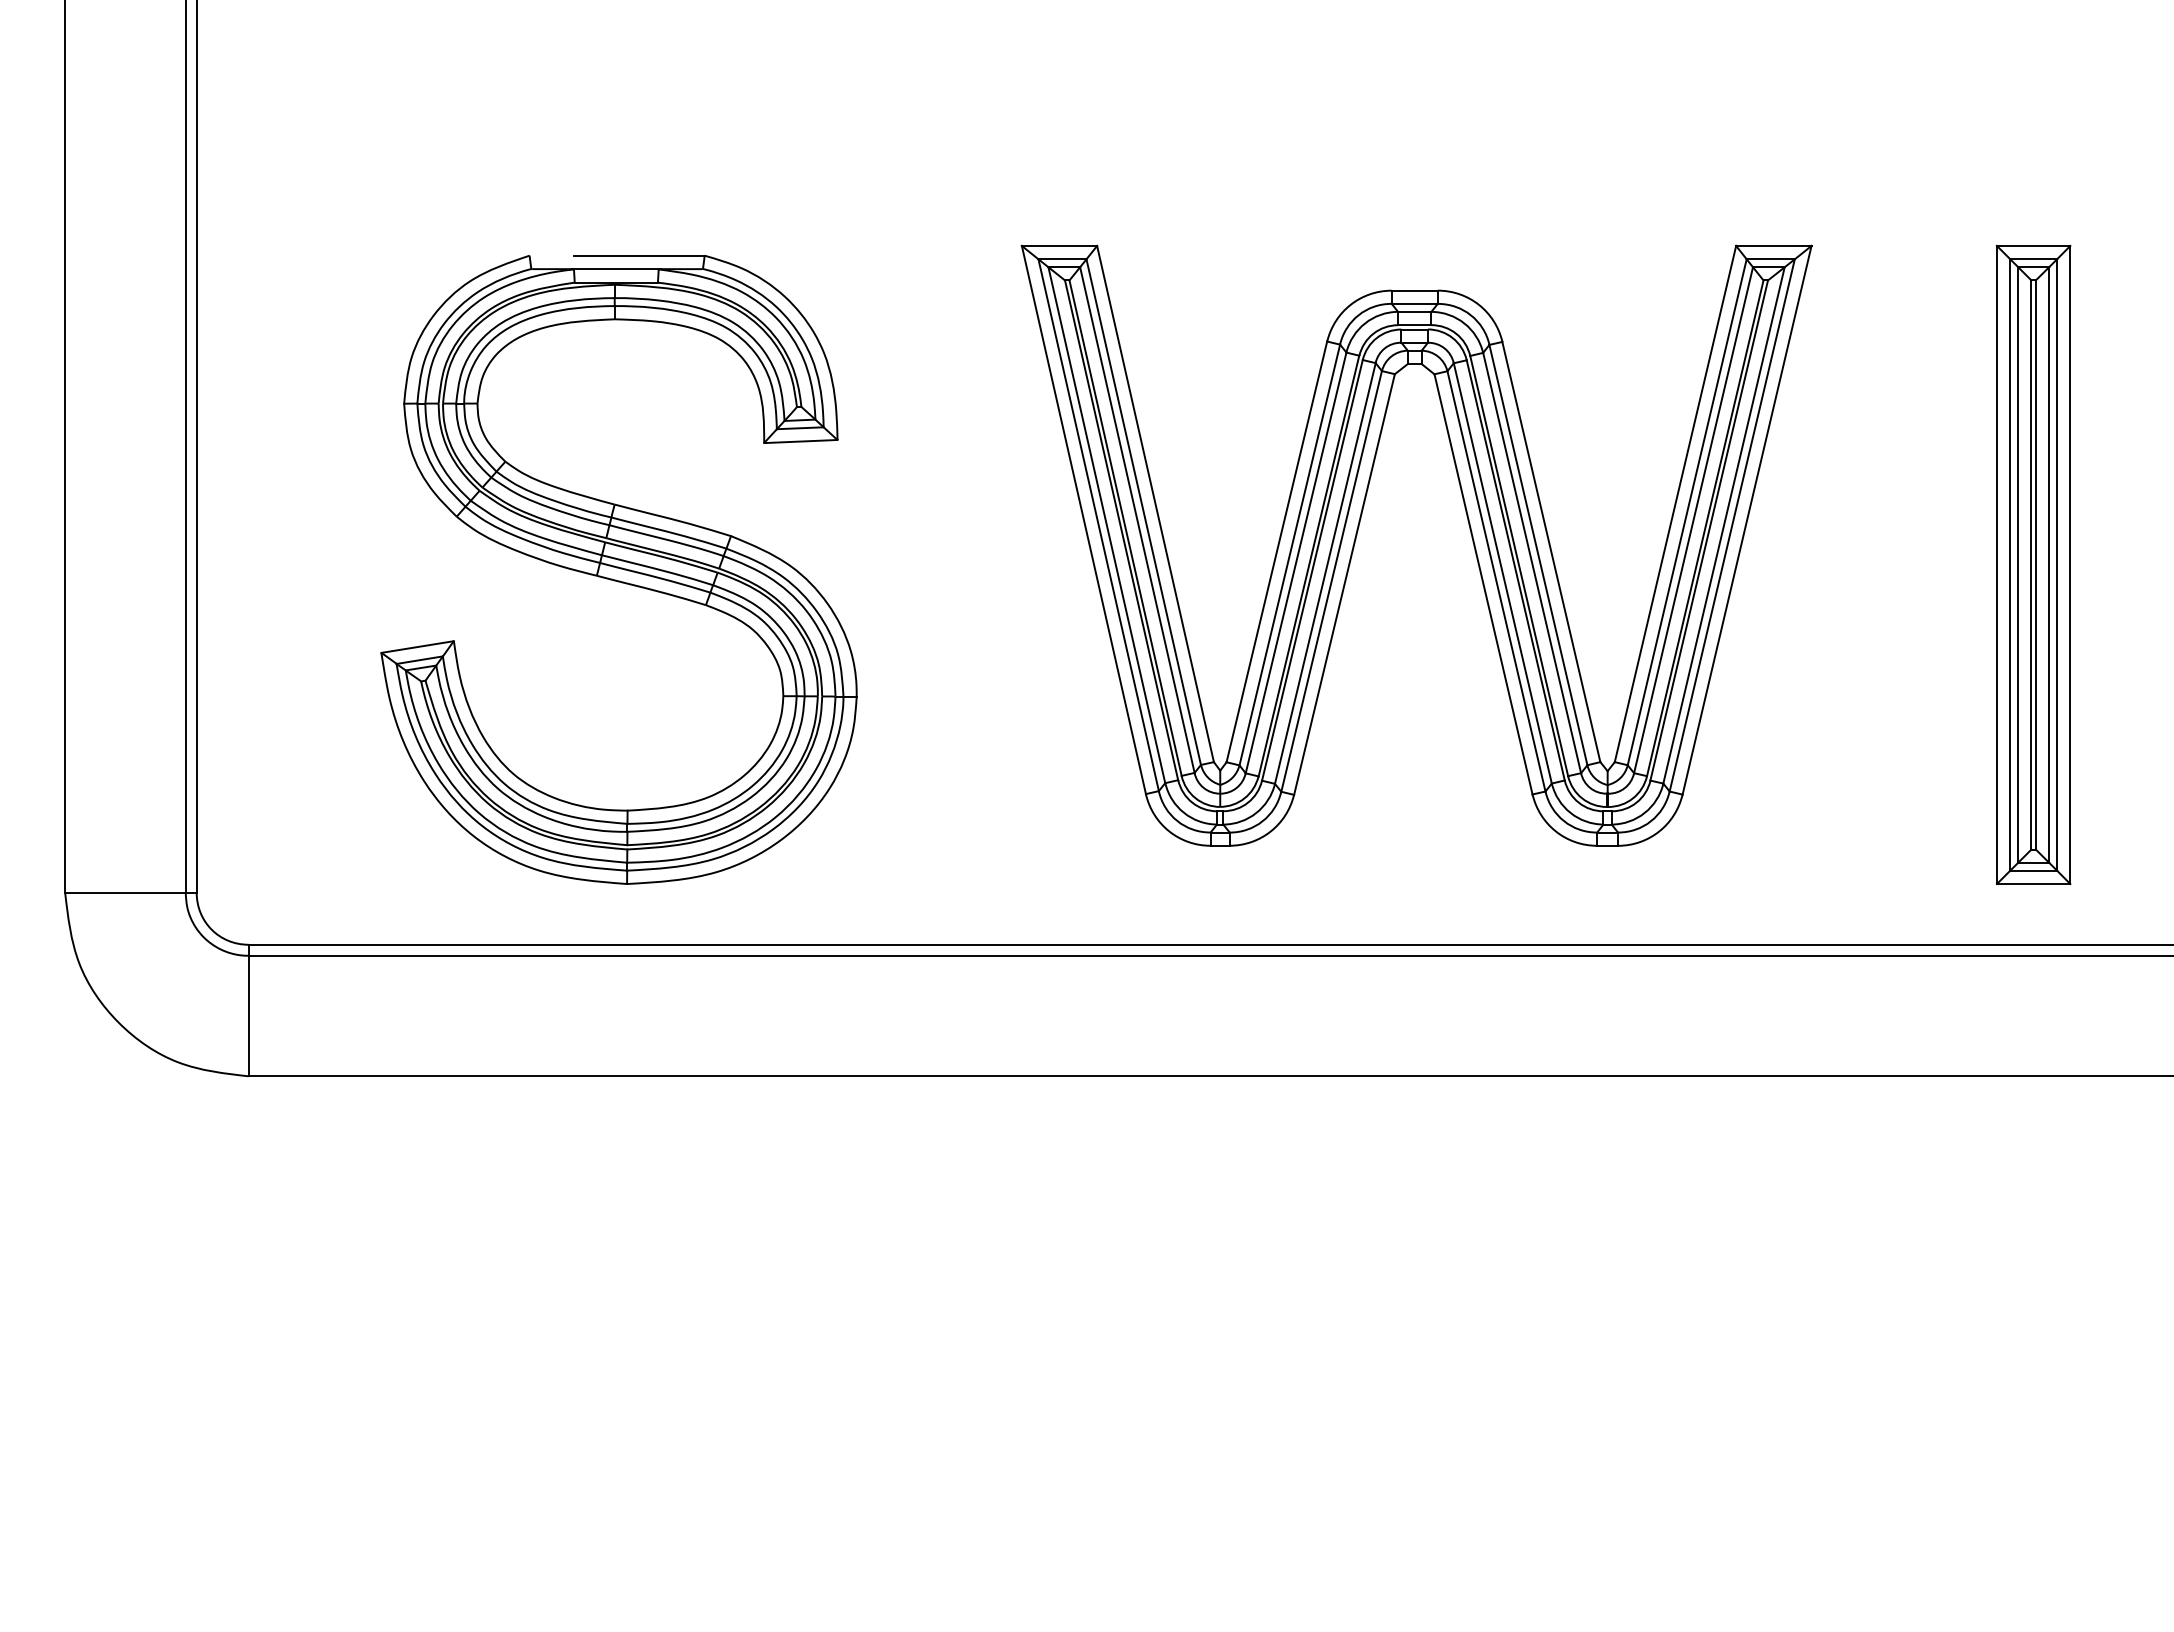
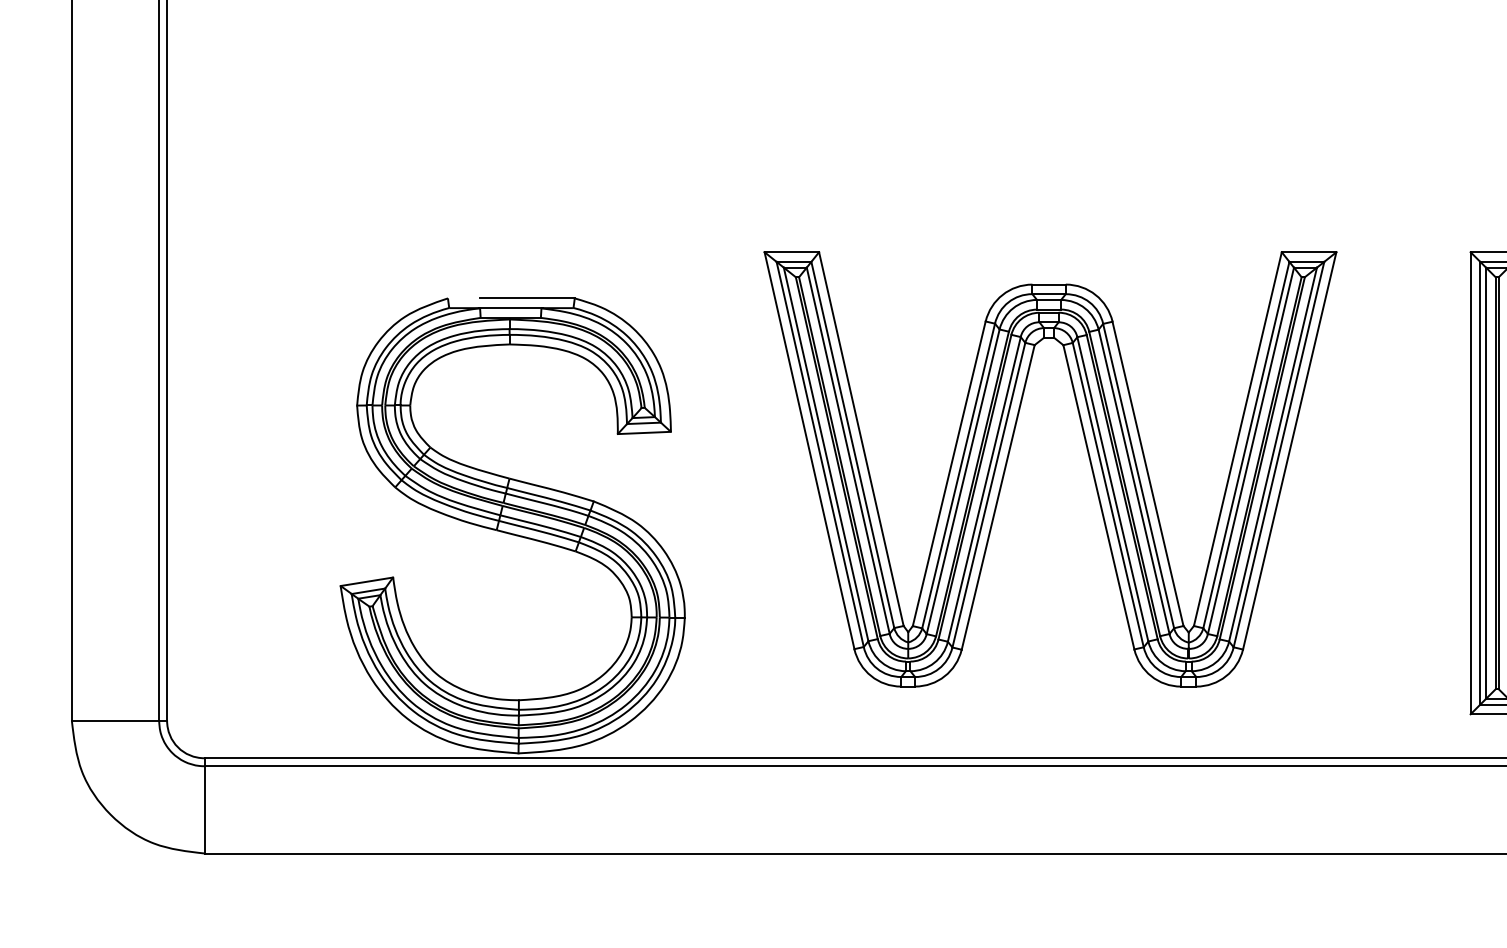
part: (618, 569) -> (512, 525), moved

